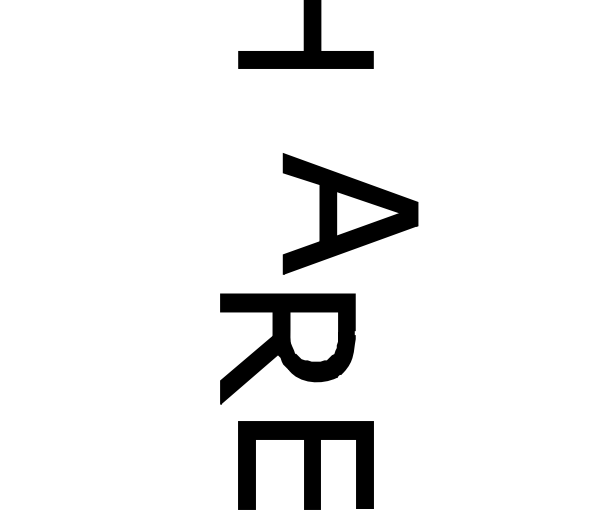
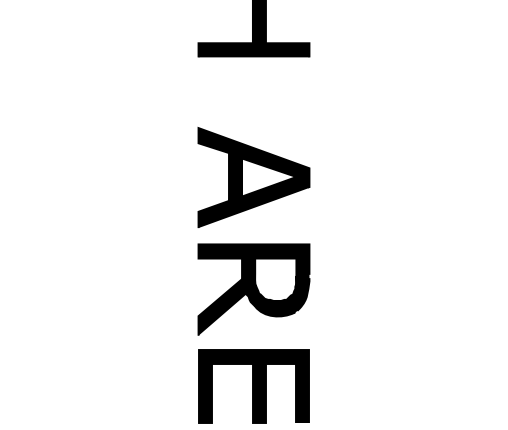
part: (350, 213) -> (253, 177), moved
part: (287, 348) -> (253, 289), moved

